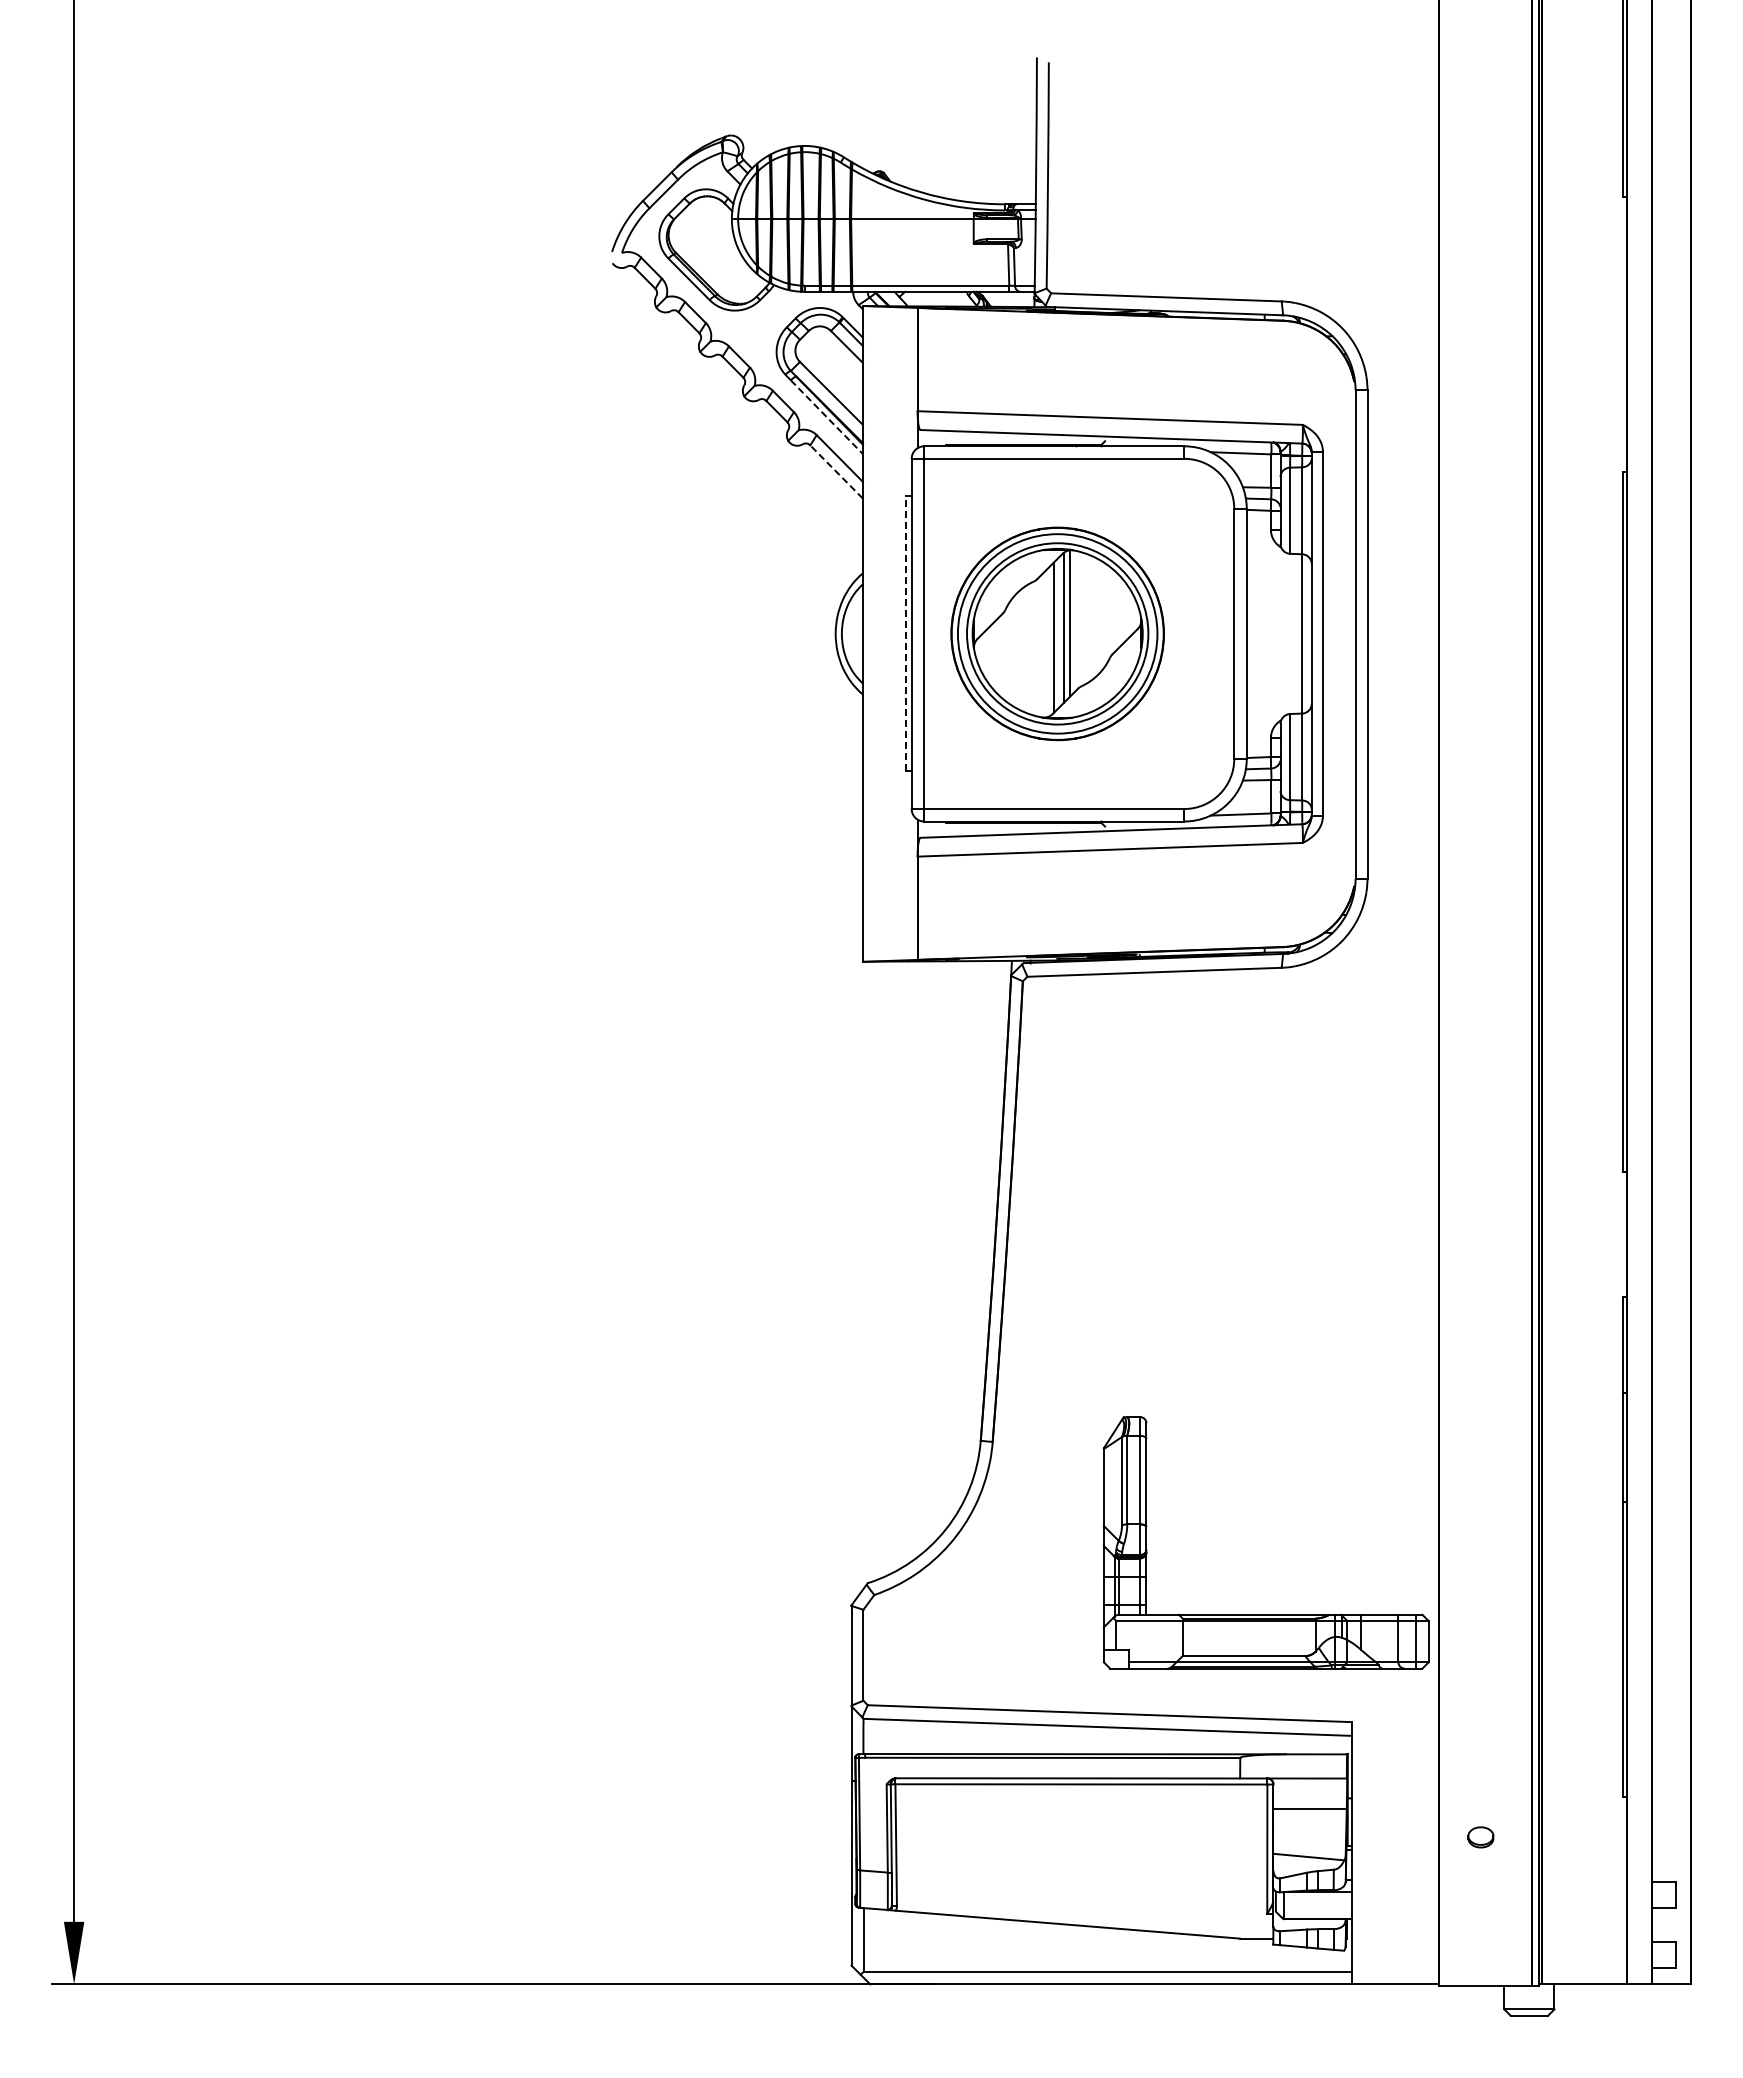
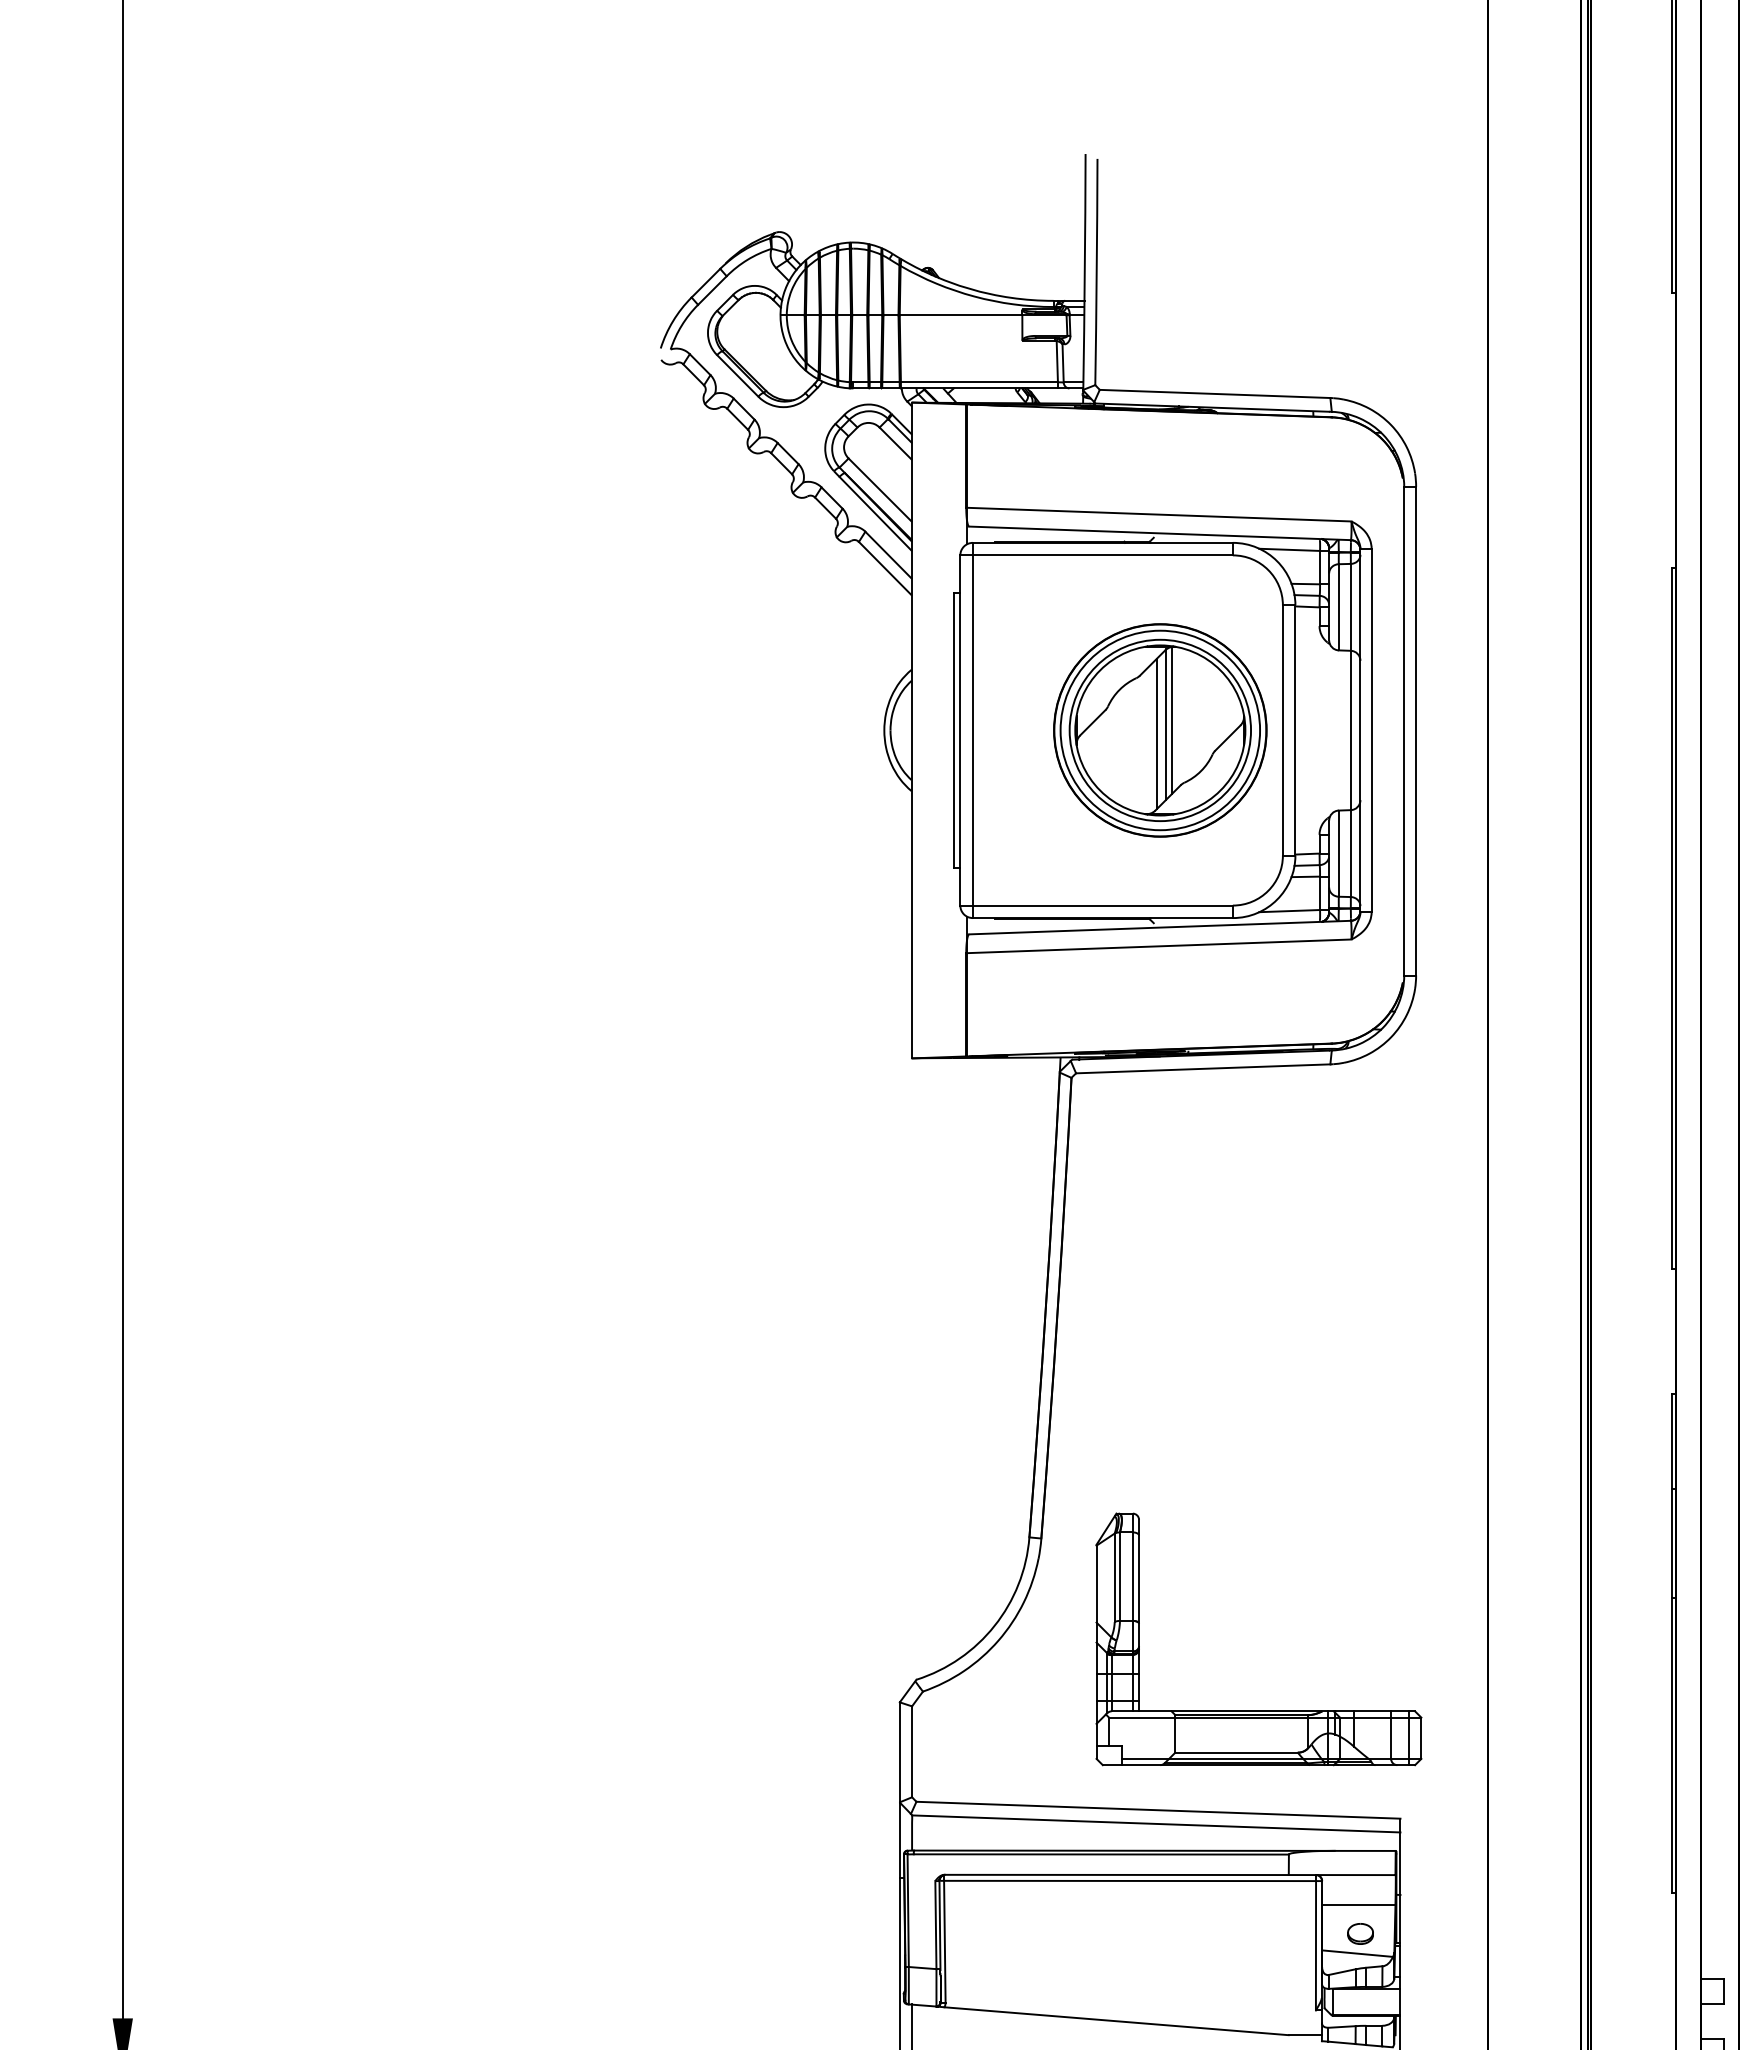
line: (826, 417) -> (875, 514), dashed -> solid
line: (836, 471) -> (885, 568), dashed -> solid
line: (905, 633) -> (954, 730), dashed -> solid
part: (1057, 633) -> (1160, 730), moved
part: (1265, 1614) -> (1258, 1711), moved
part: (1480, 1837) -> (1360, 1934), moved

